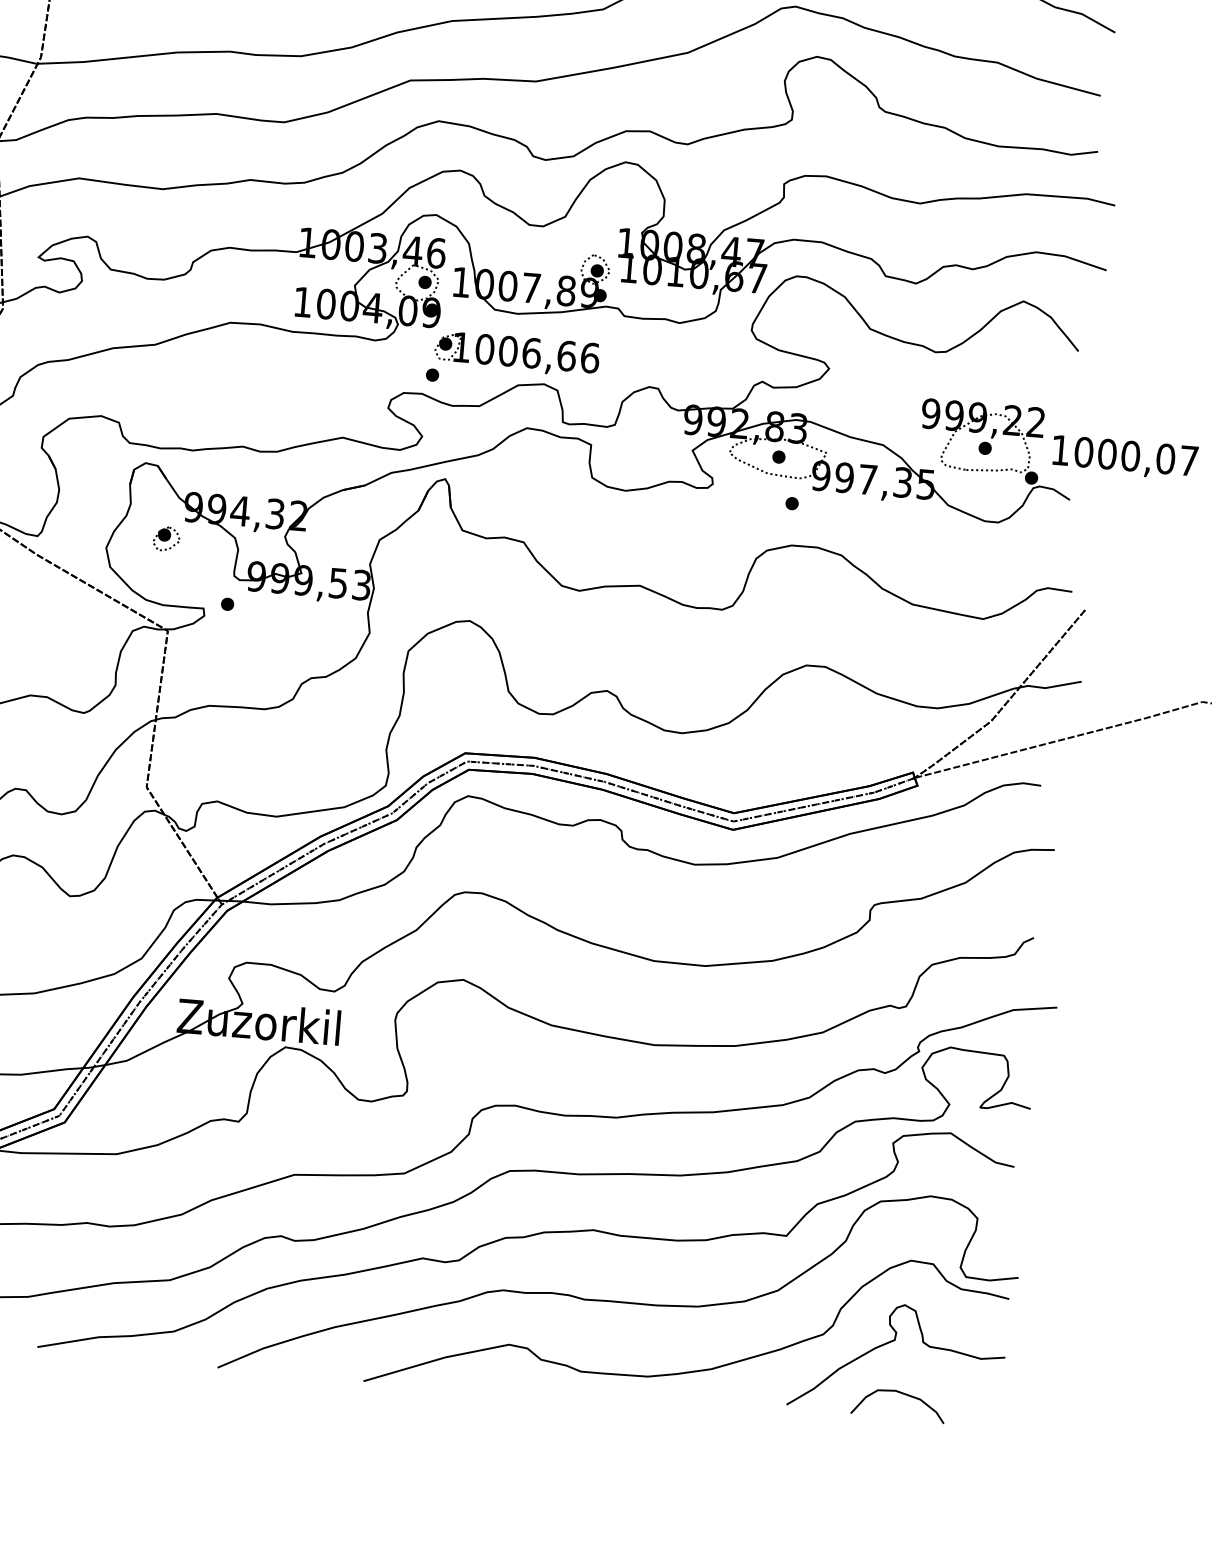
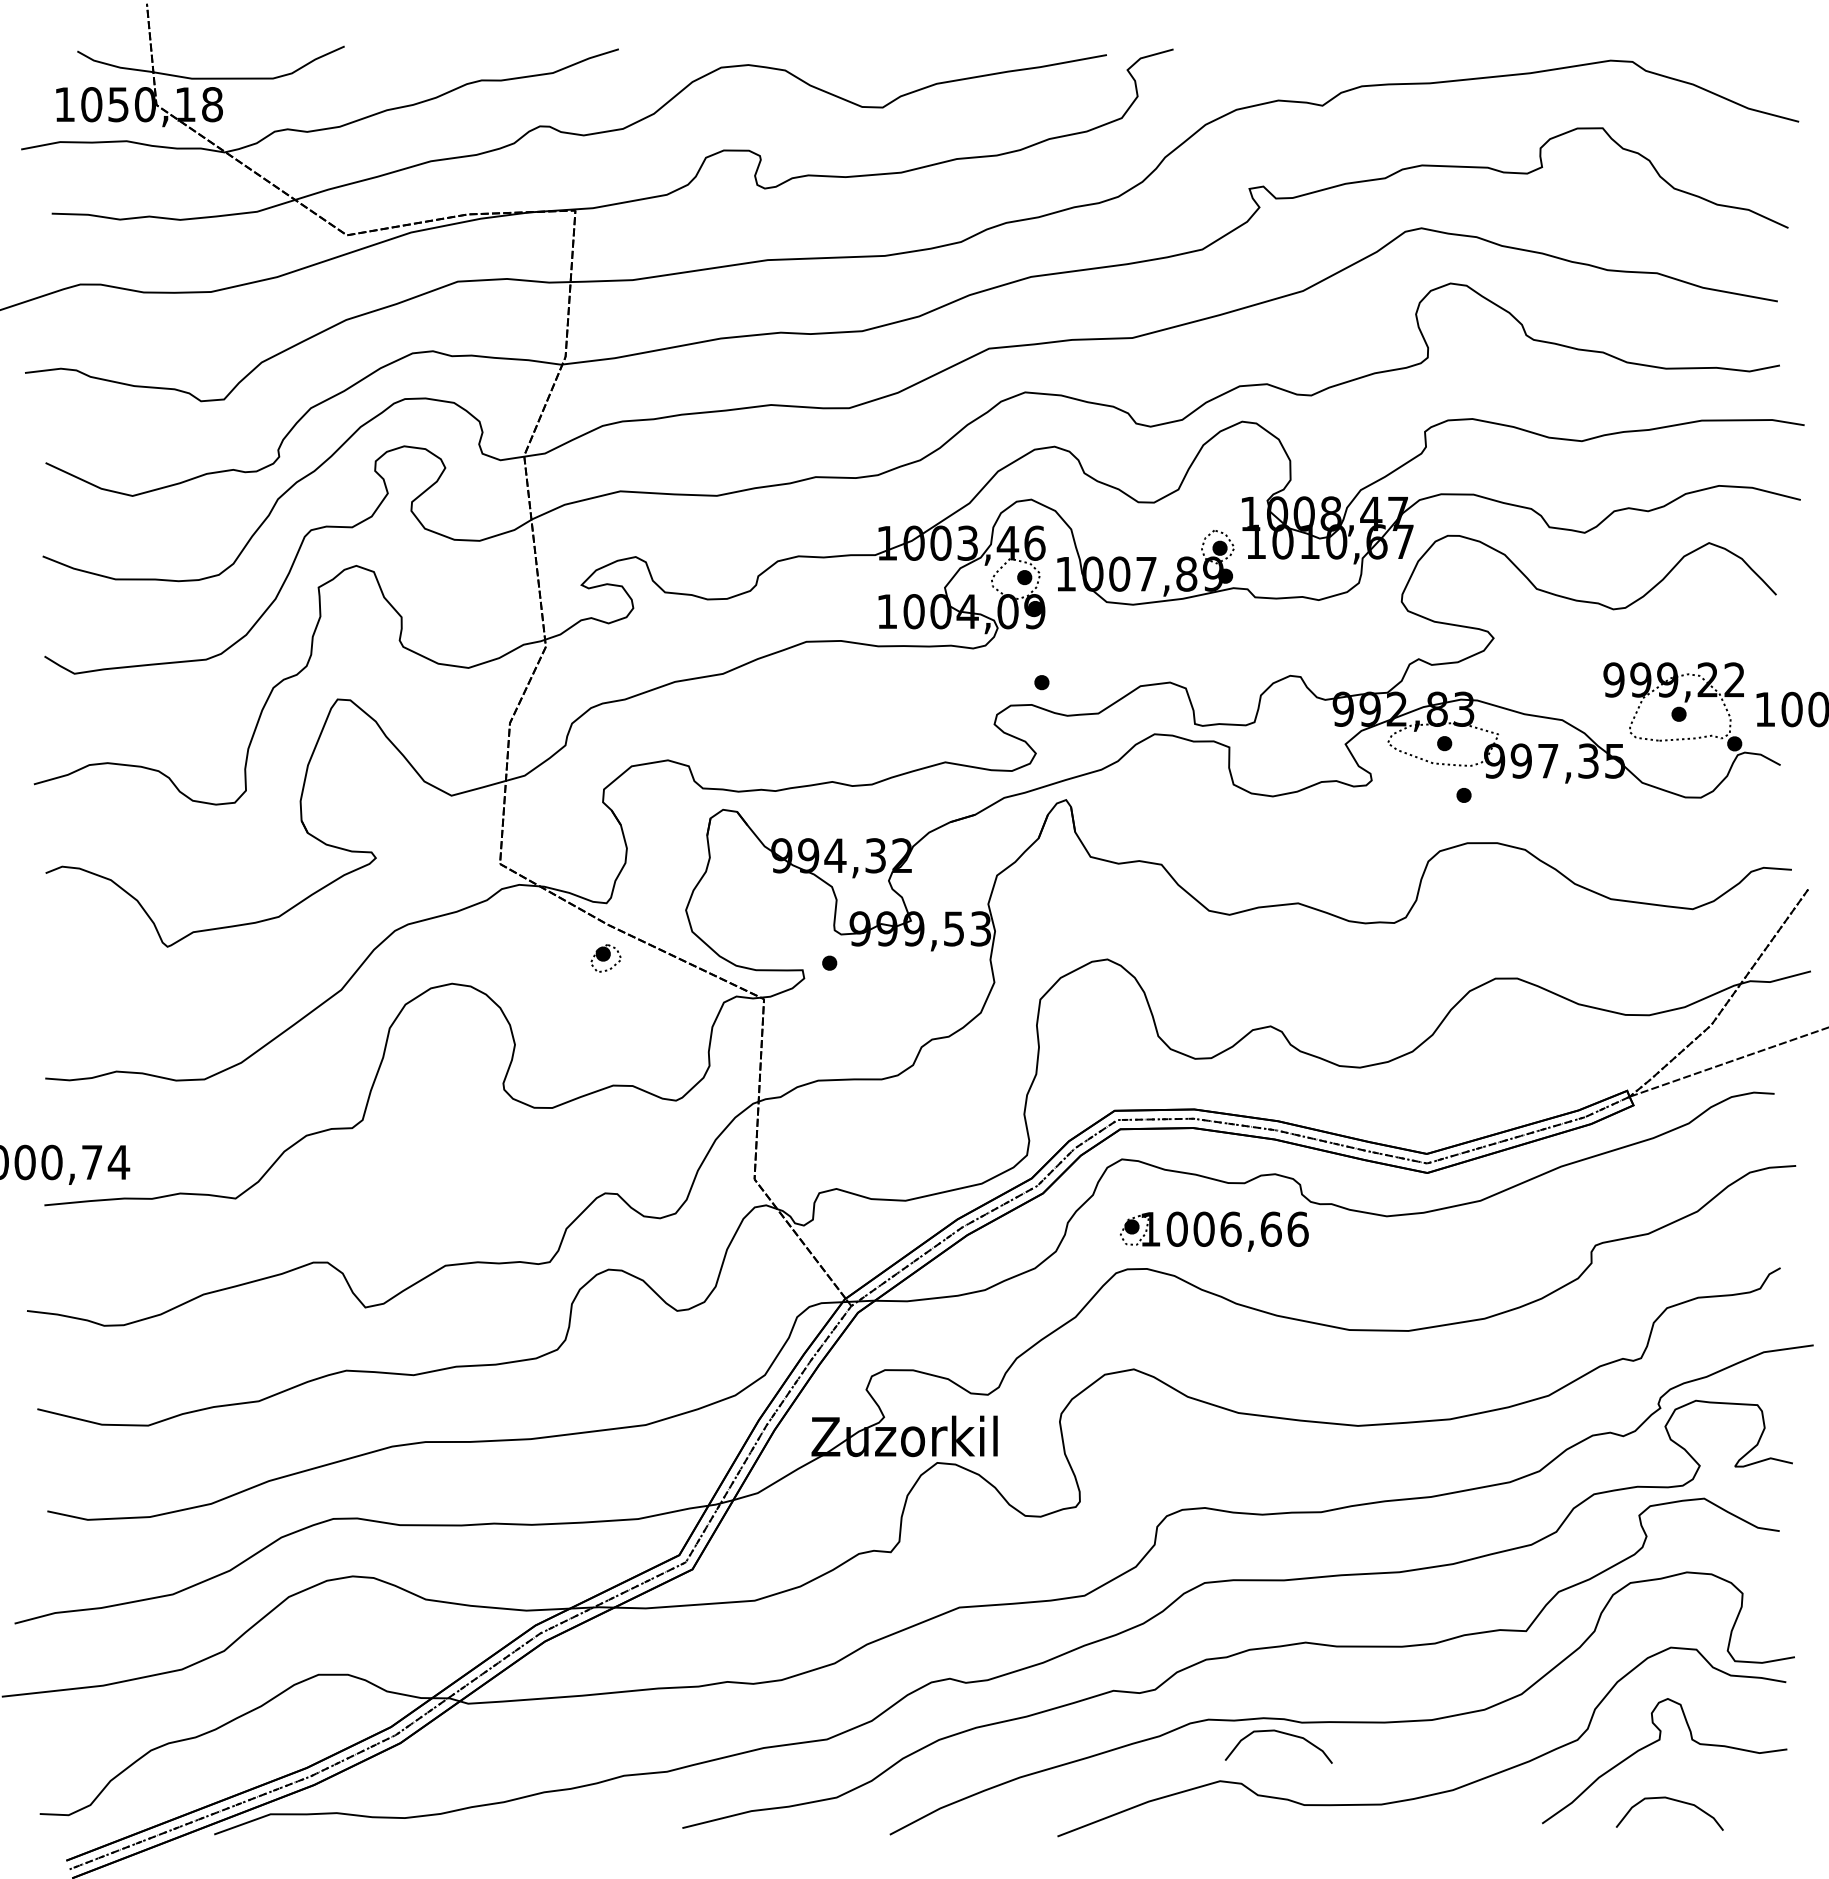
part: (516, 353) -> (1213, 1231), moved
part: (166, 539) -> (605, 958), moved
curve: (565, 1307) -> (1280, 1733), added

